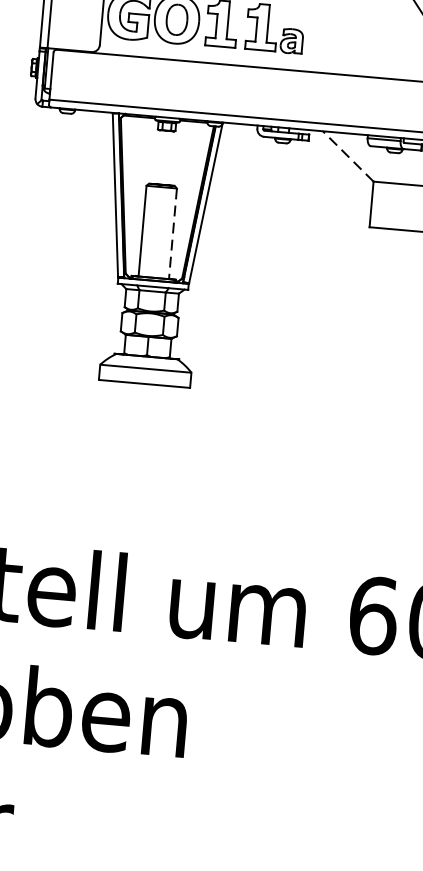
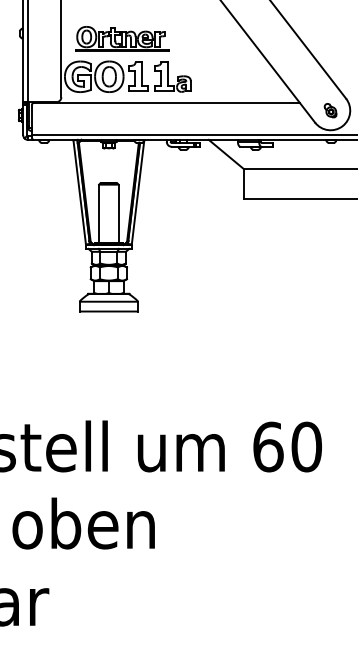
line: (348, 156) -> (226, 154), dashed -> solid
line: (172, 234) -> (118, 214), dashed -> solid

